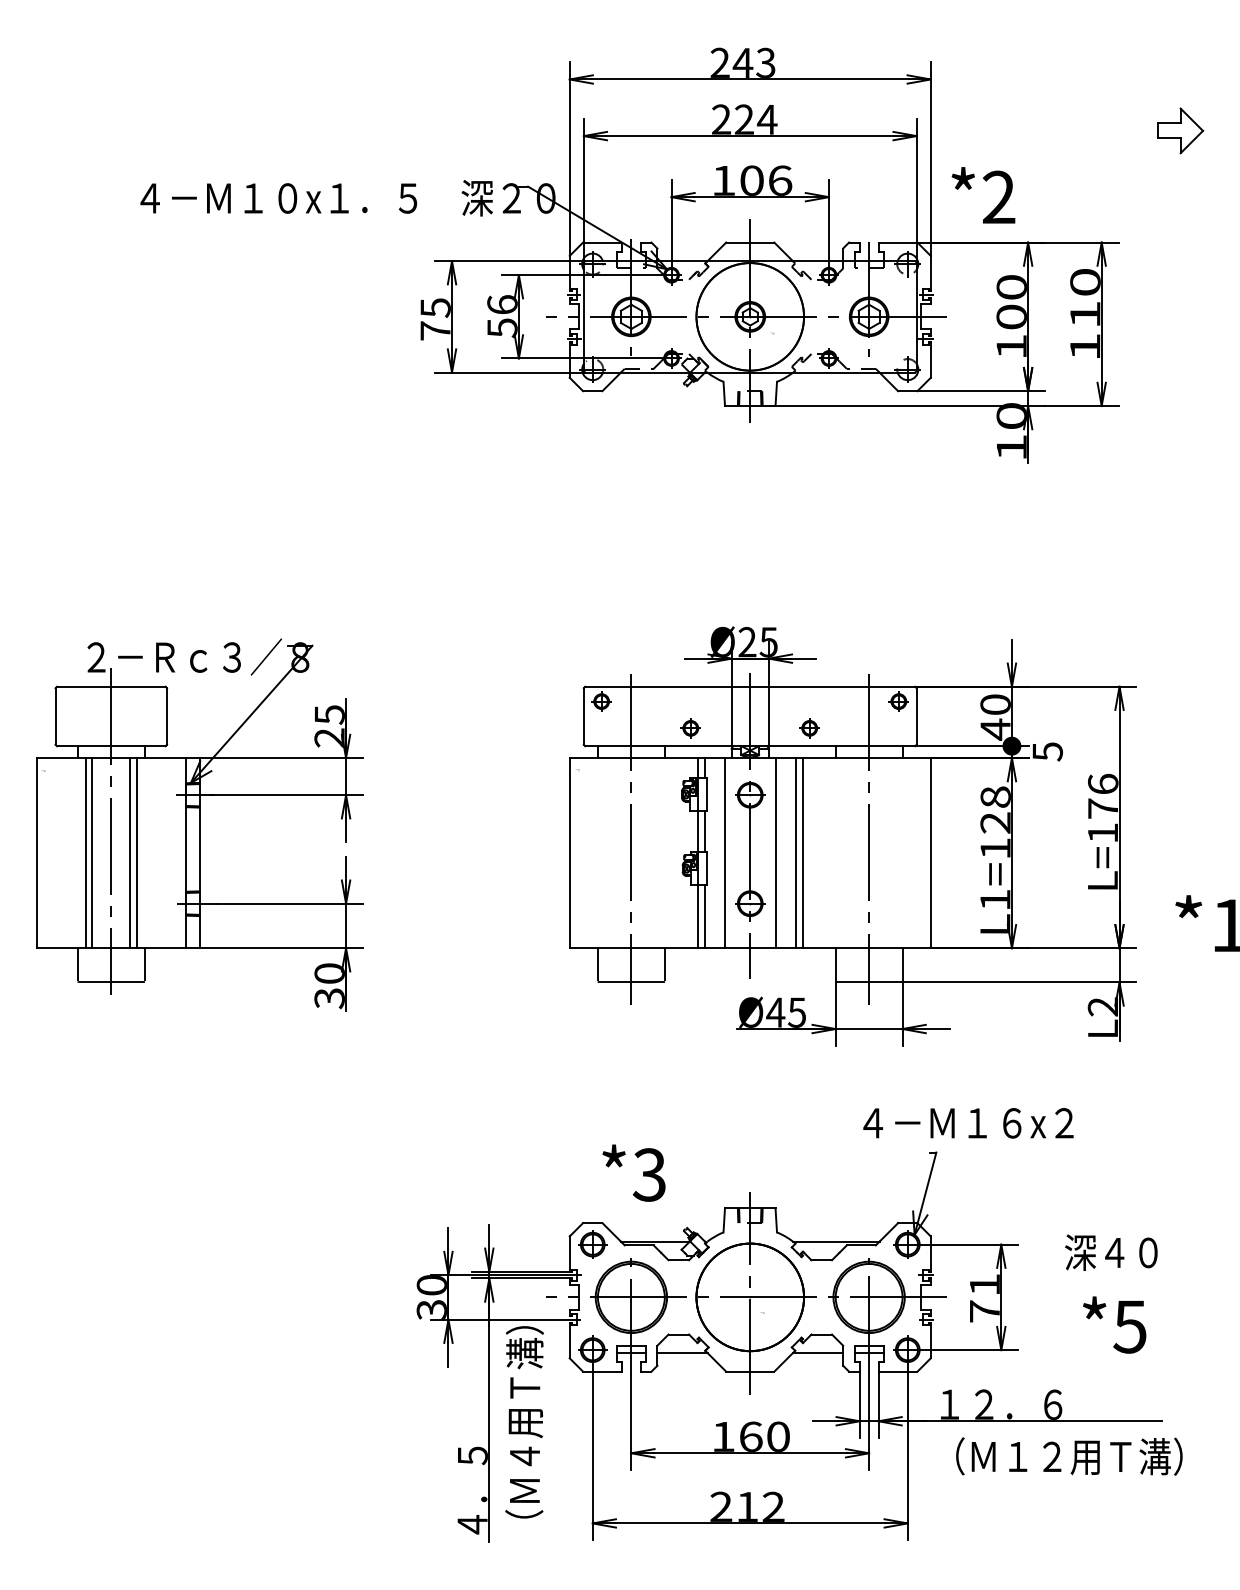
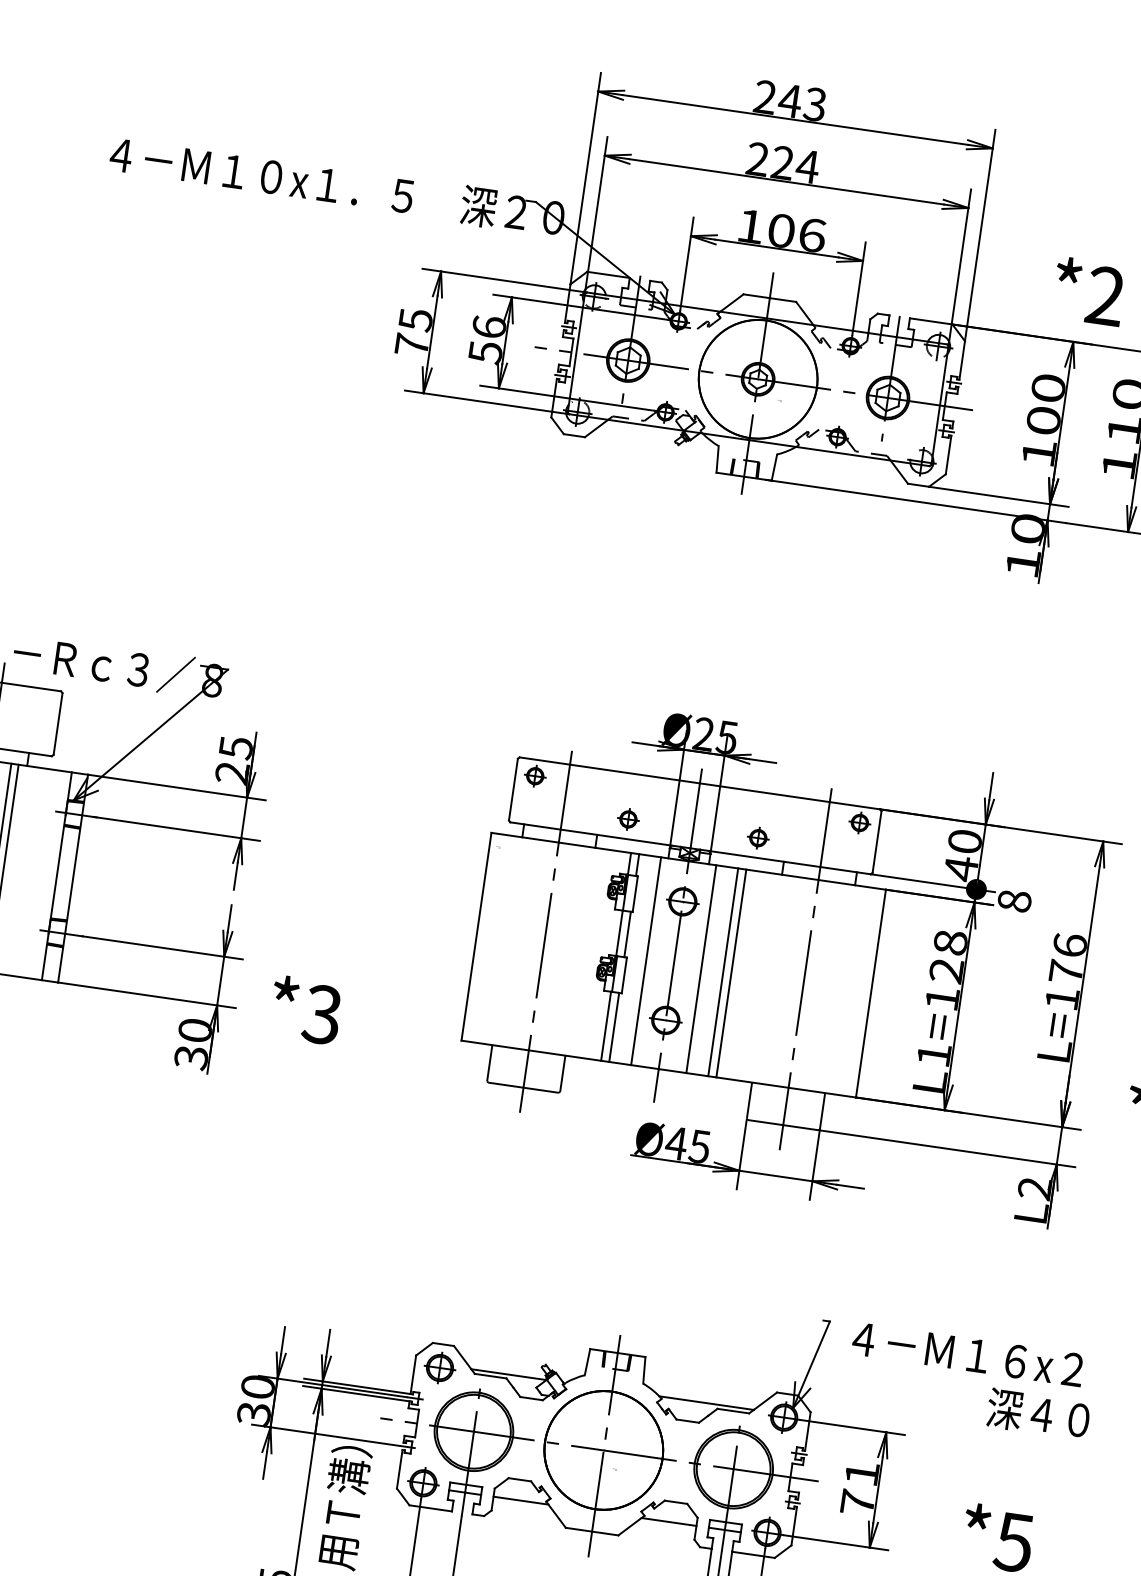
text: (983, 195) -> (1088, 291), moved
text: (1047, 751) -> (1014, 900), 5 -> 8
text: (968, 1123) -> (967, 1354), moved
text: (633, 1172) -> (305, 1009), moved
text: (1111, 1252) -> (1038, 1413), moved

